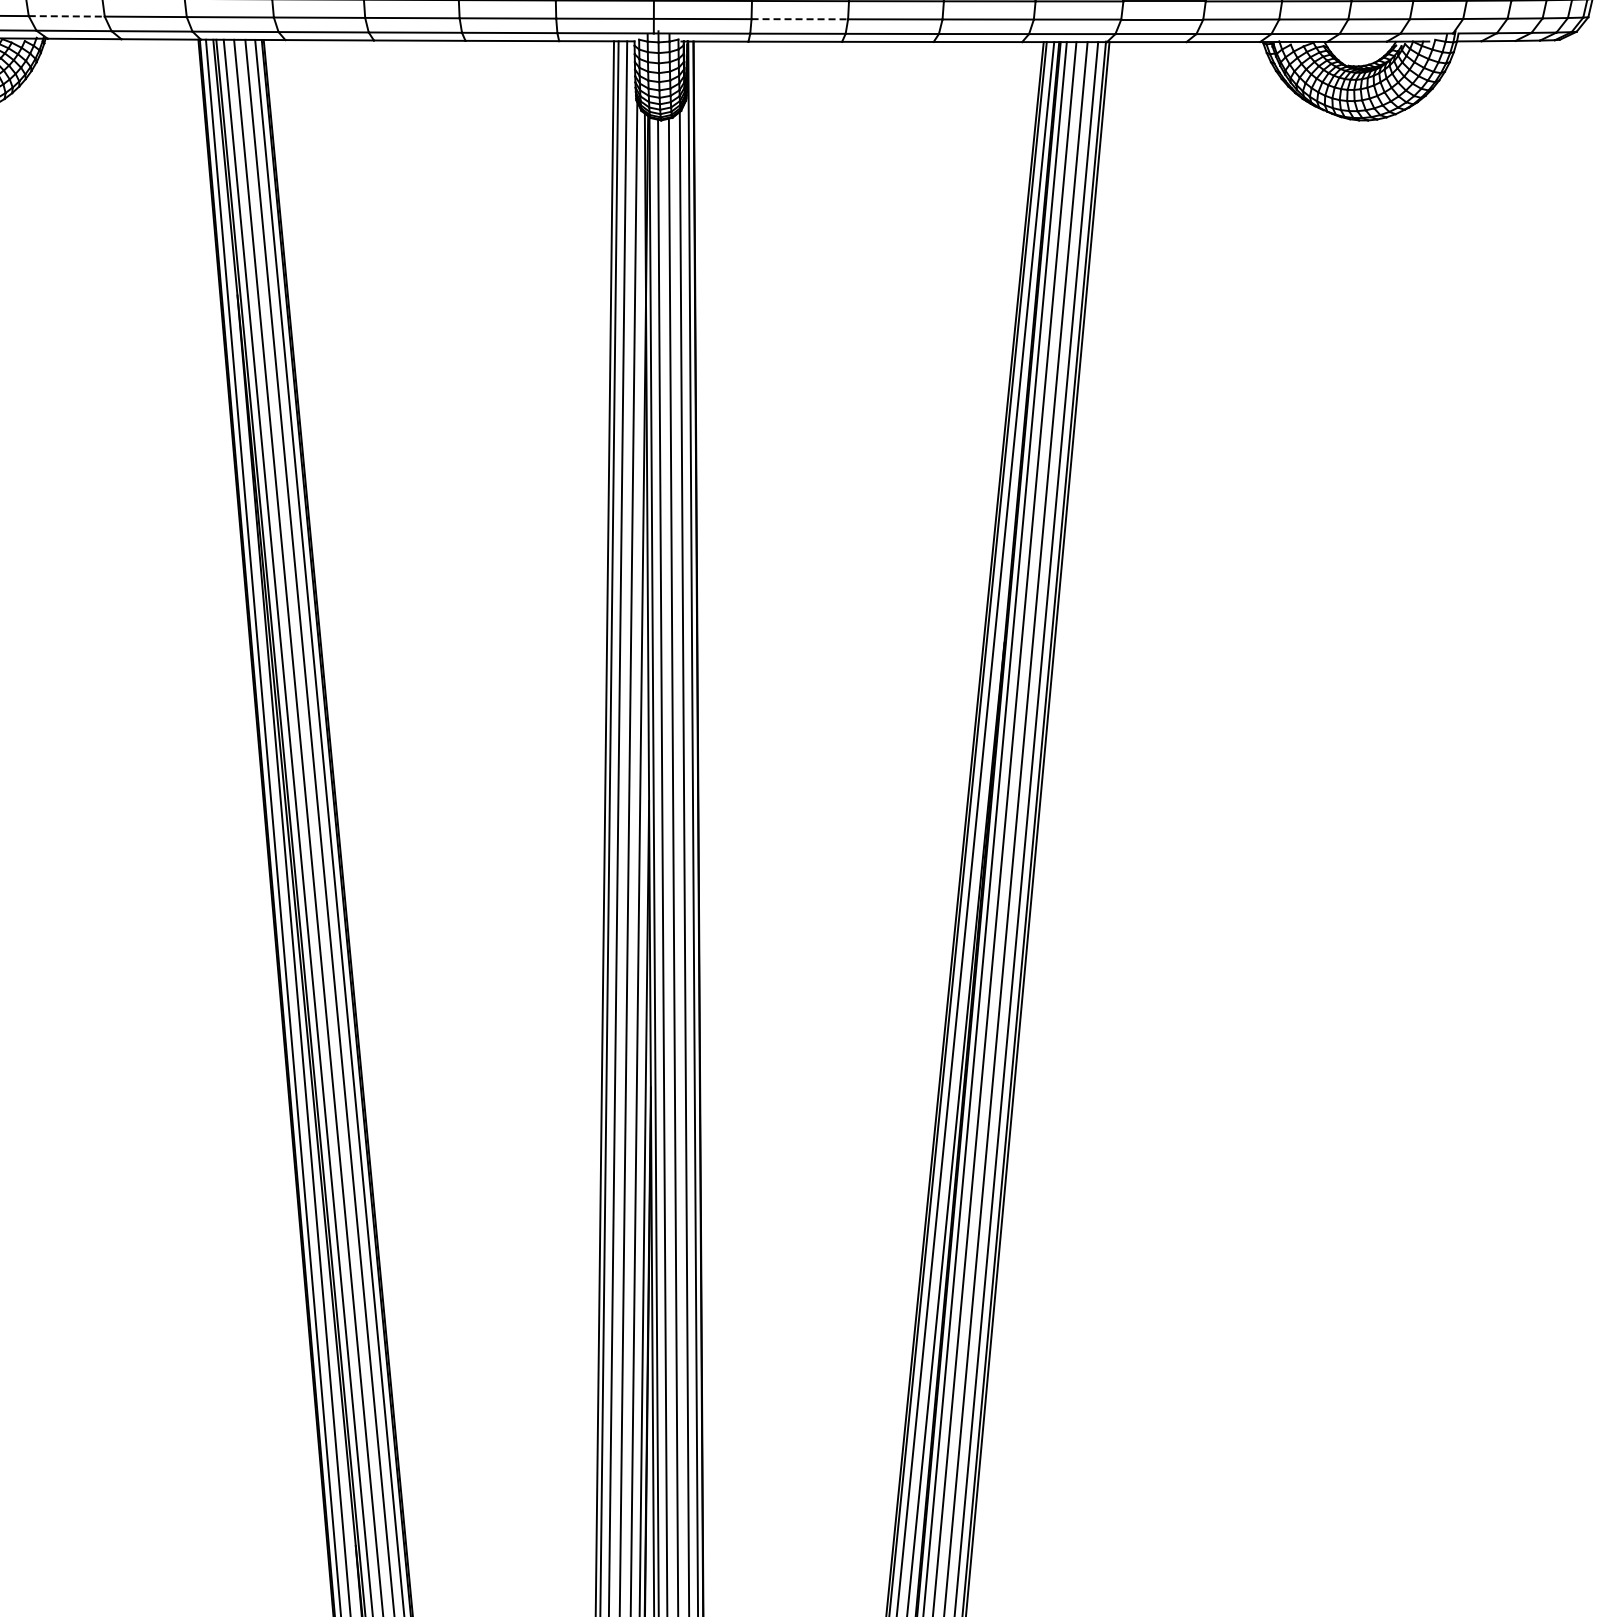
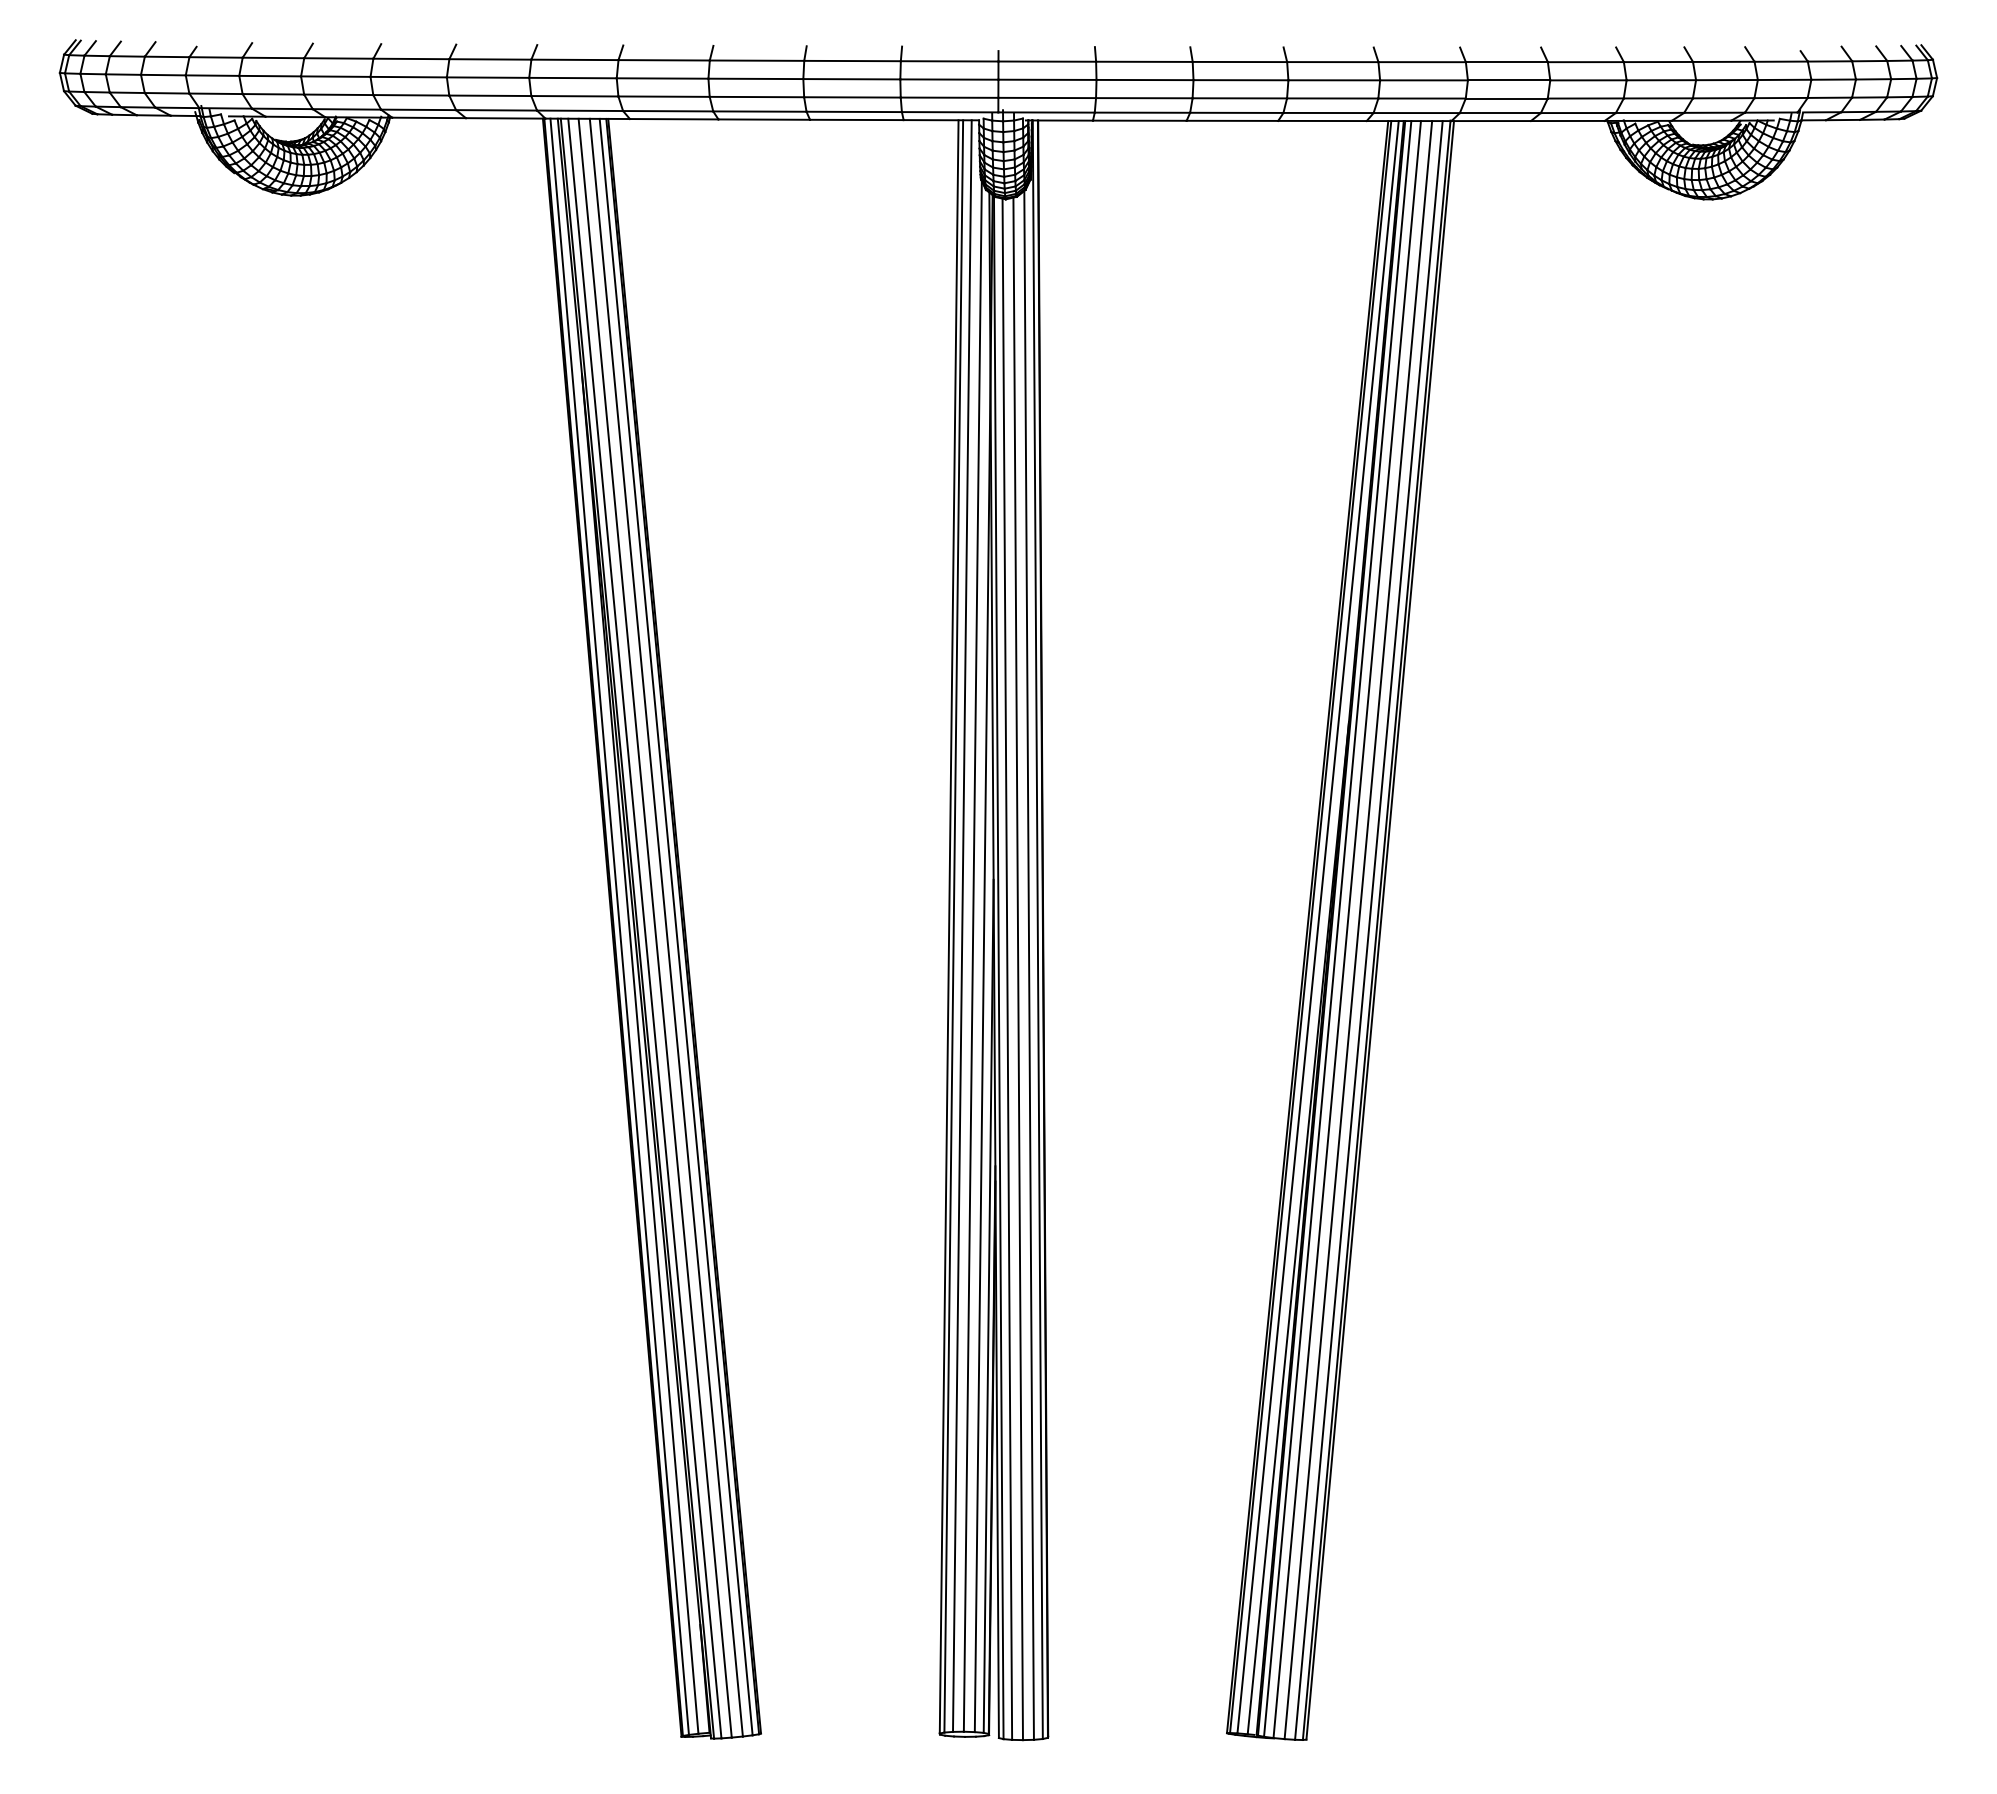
line: (66, 16) -> (411, 95), dashed -> solid
line: (799, 19) -> (1144, 98), dashed -> solid

